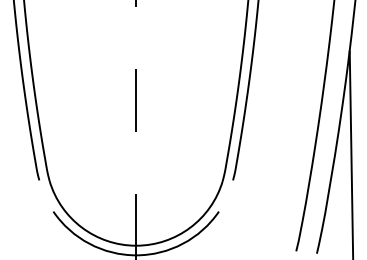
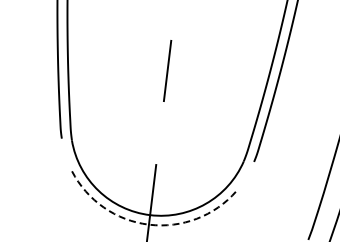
arc: (136, 255) -> (149, 224), solid -> dashed

